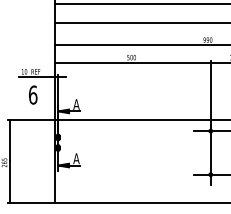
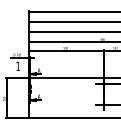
text: (33, 93) -> (18, 65), 6 -> 1

